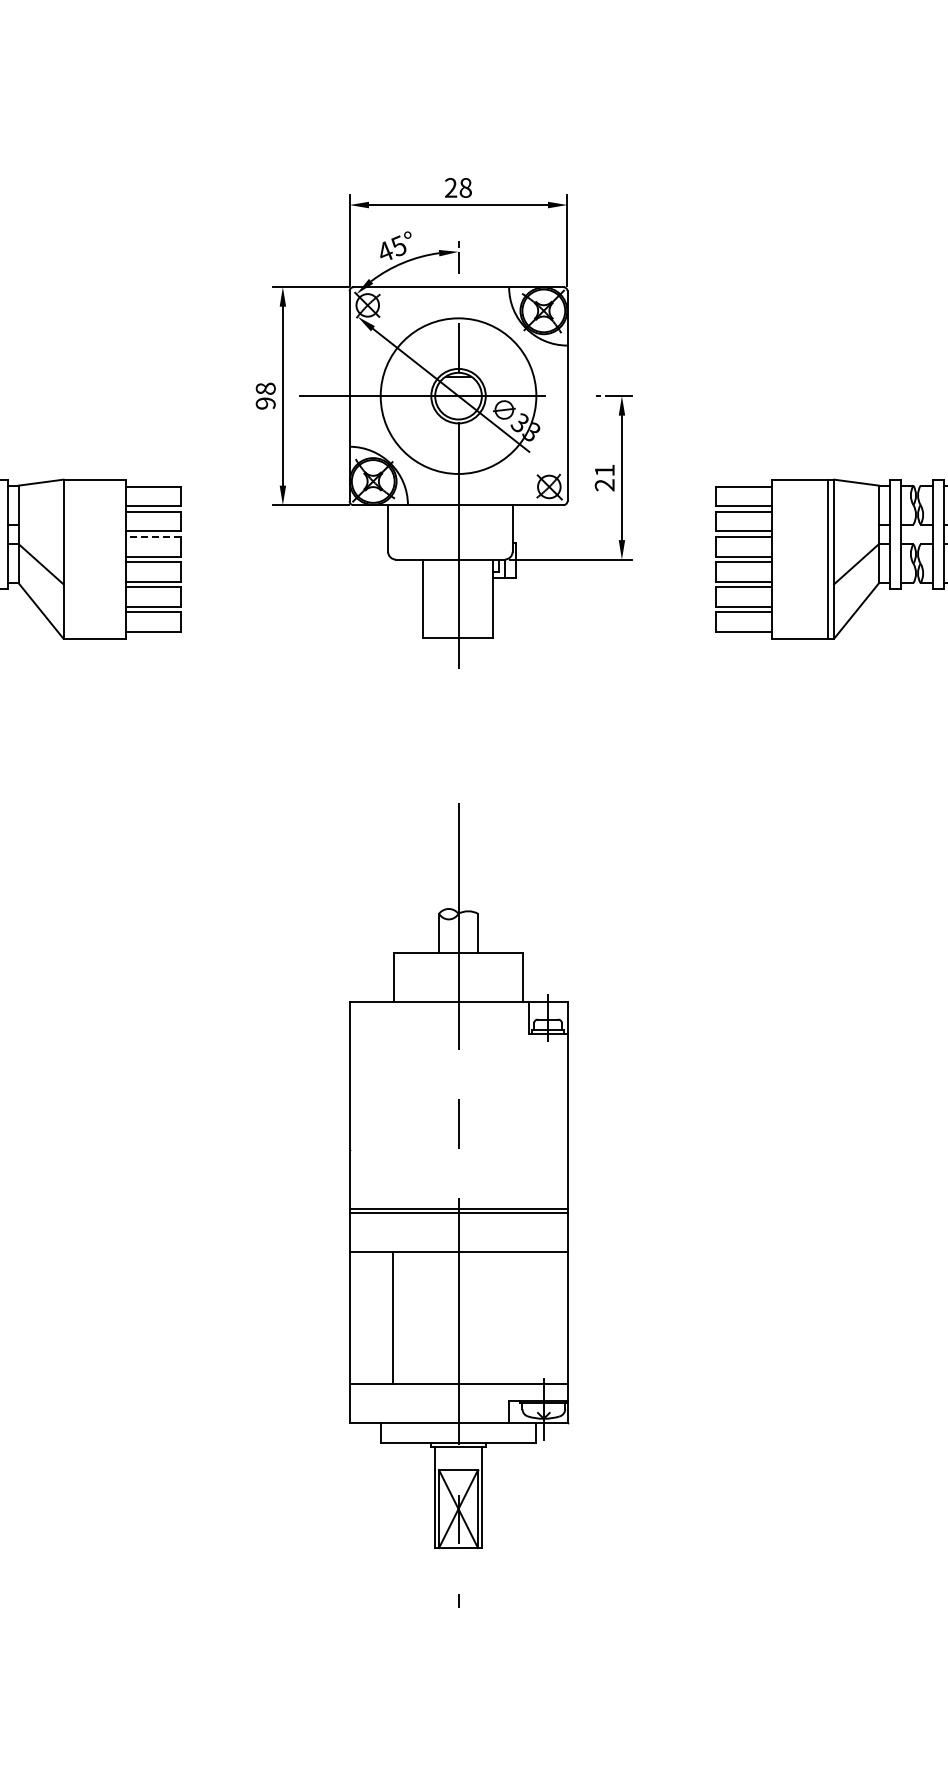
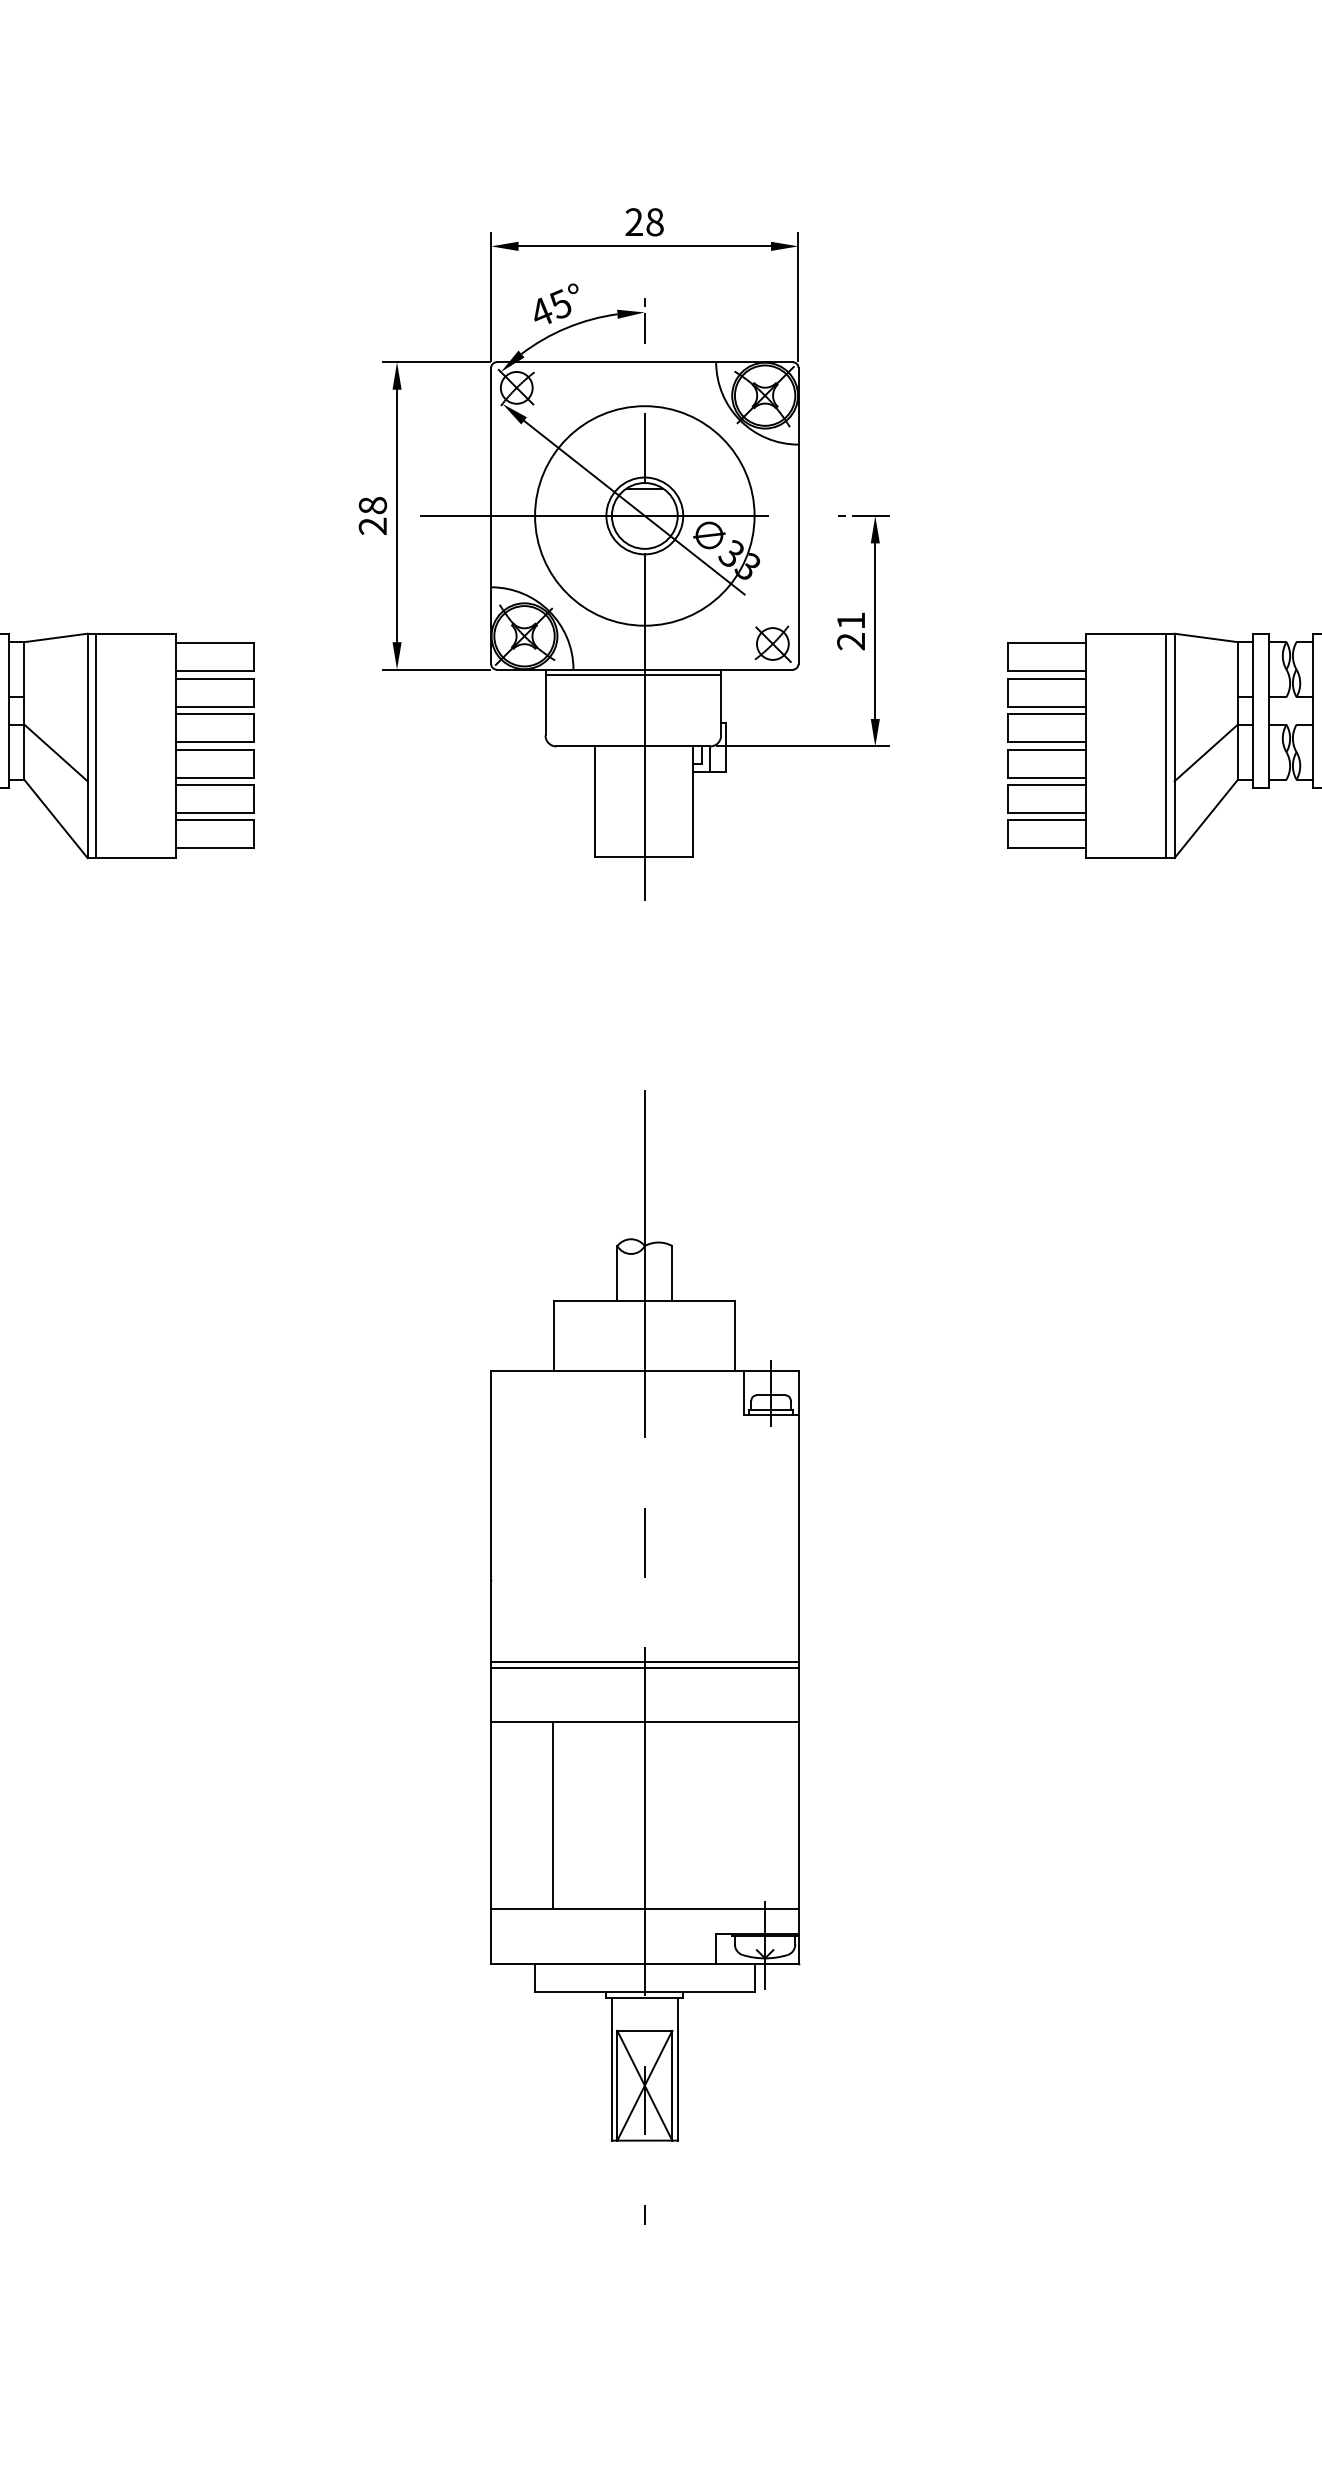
text: (265, 403) -> (372, 526), 98 -> 28
line: (450, 509) -> (633, 675), added
line: (153, 536) -> (214, 713), dashed -> solid
line: (69, 558) -> (96, 744), added

